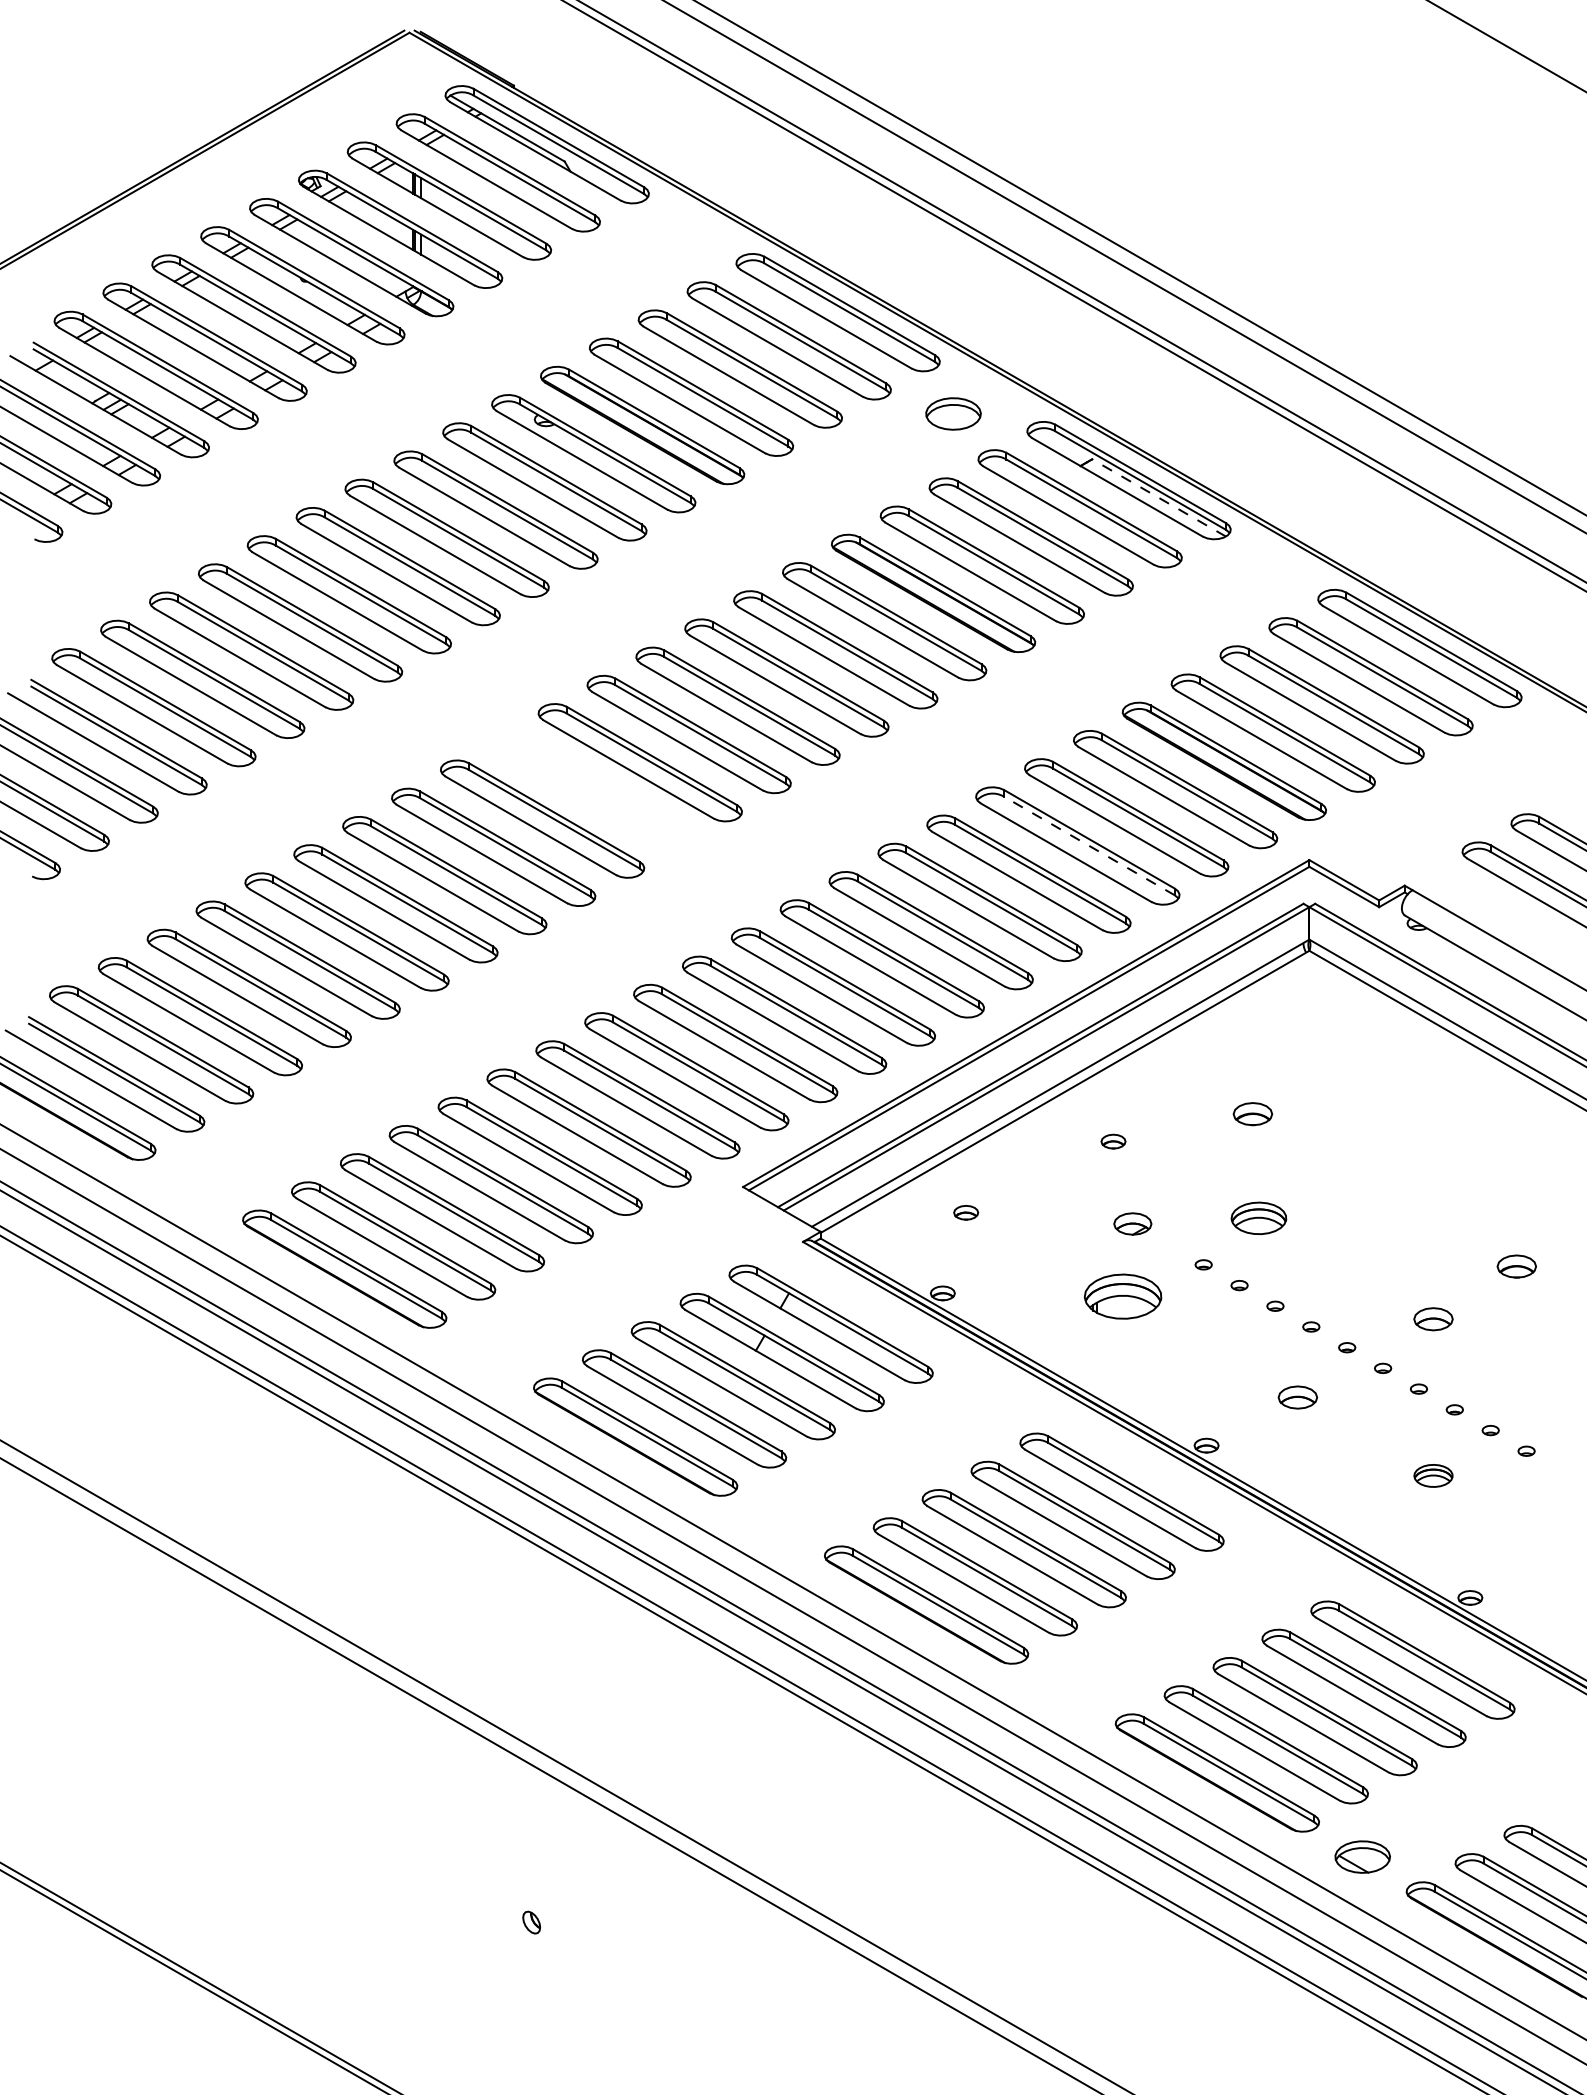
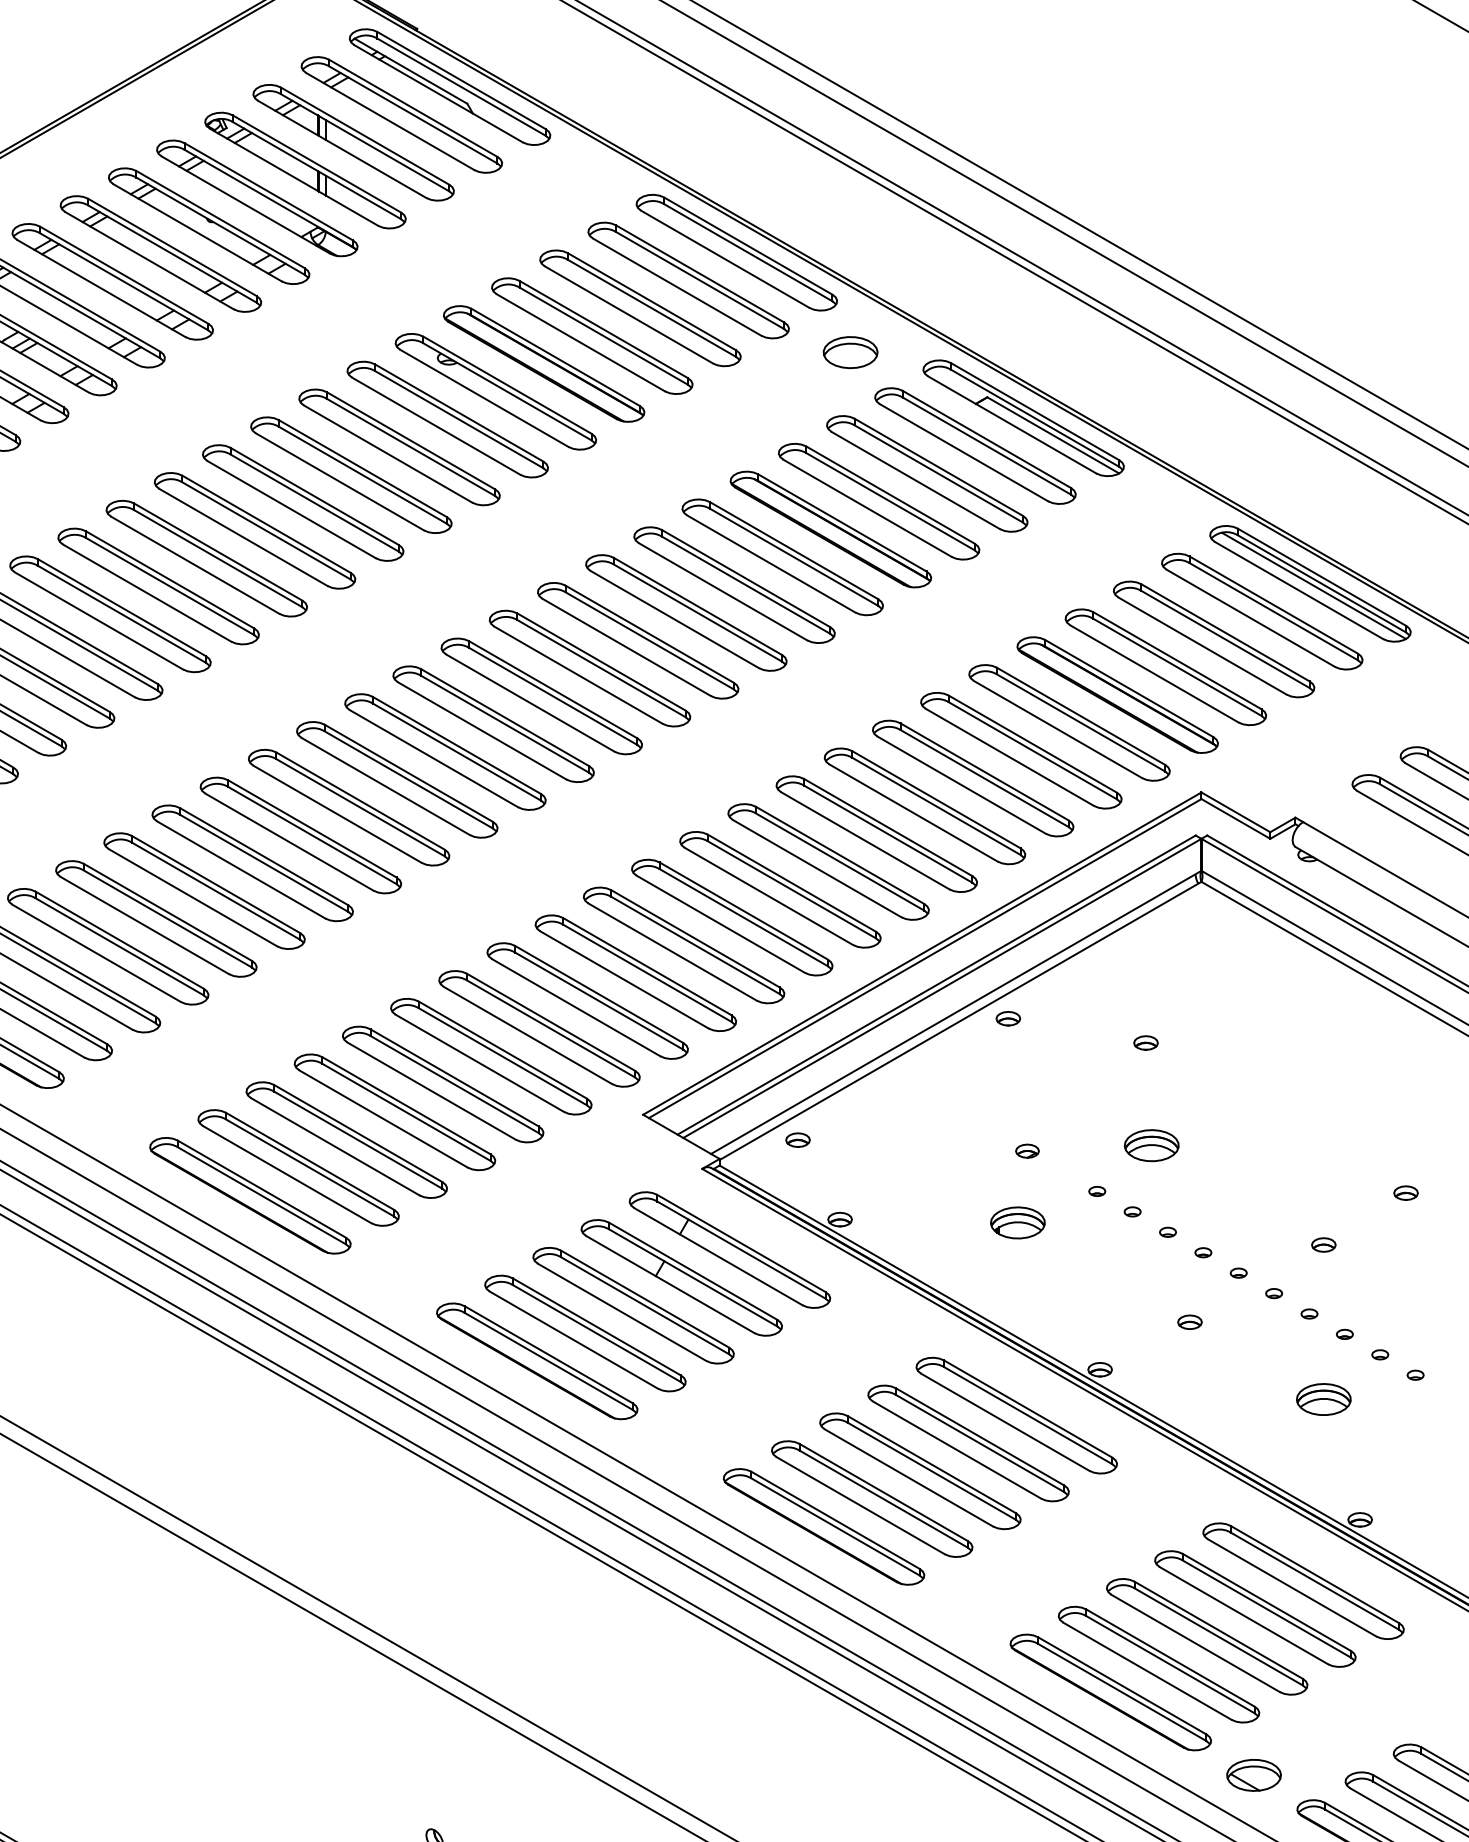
line: (1158, 497) -> (1052, 434), dashed -> solid
line: (1423, 650) -> (1313, 585), added
part: (590, 790) -> (492, 723), added
line: (1089, 846) -> (984, 779), dashed -> solid
part: (1253, 1114) -> (1146, 1043), size x0.62
part: (1113, 1141) -> (1008, 1018), moved
part: (966, 1212) -> (798, 1139), moved
part: (1132, 1223) -> (1027, 1150), size x0.62
part: (1516, 1266) -> (1405, 1193), size x0.62
part: (1123, 1296) -> (1018, 1222), size x0.71
part: (1433, 1318) -> (1323, 1244), size x0.62
part: (1297, 1397) -> (1189, 1322), size x0.62
part: (1433, 1475) -> (1323, 1399), size x1.43

